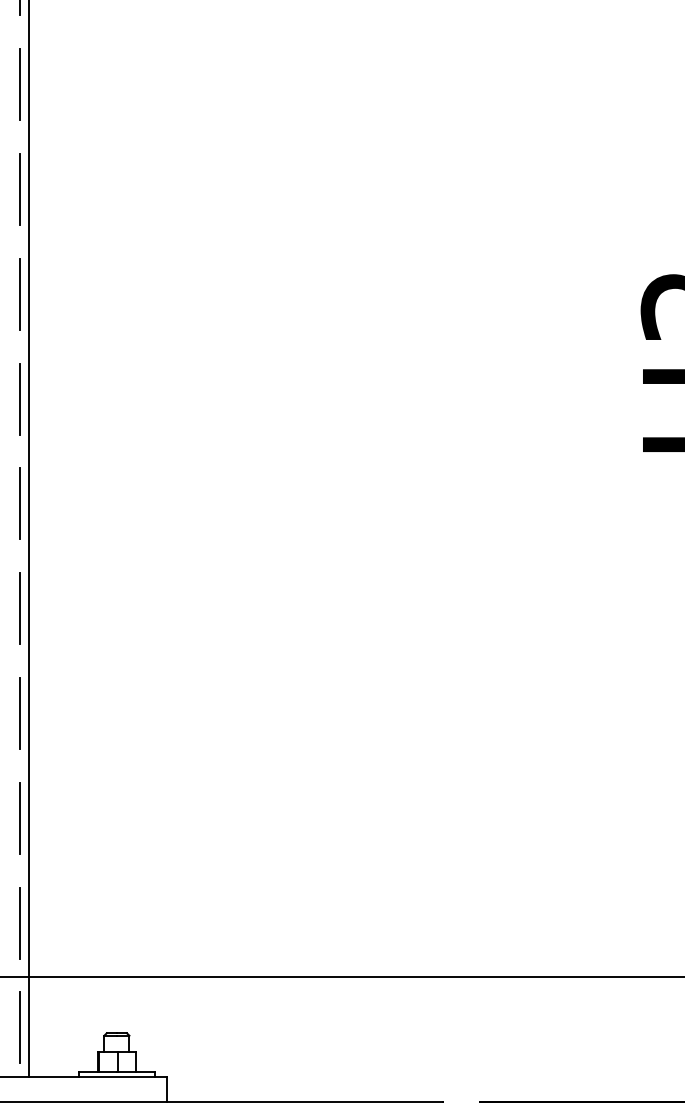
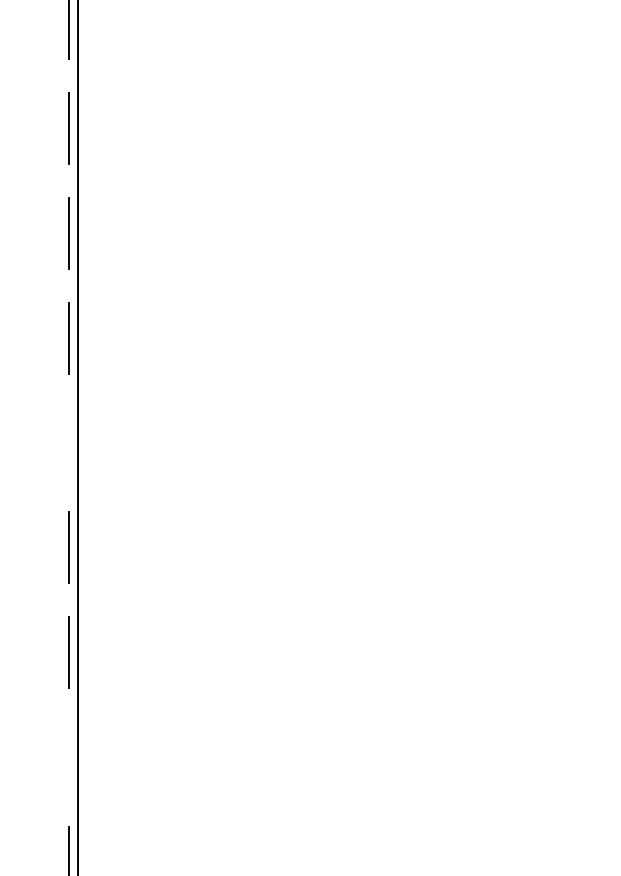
line: (19, 503) -> (68, 442), removed
line: (20, 817) -> (69, 756), removed

